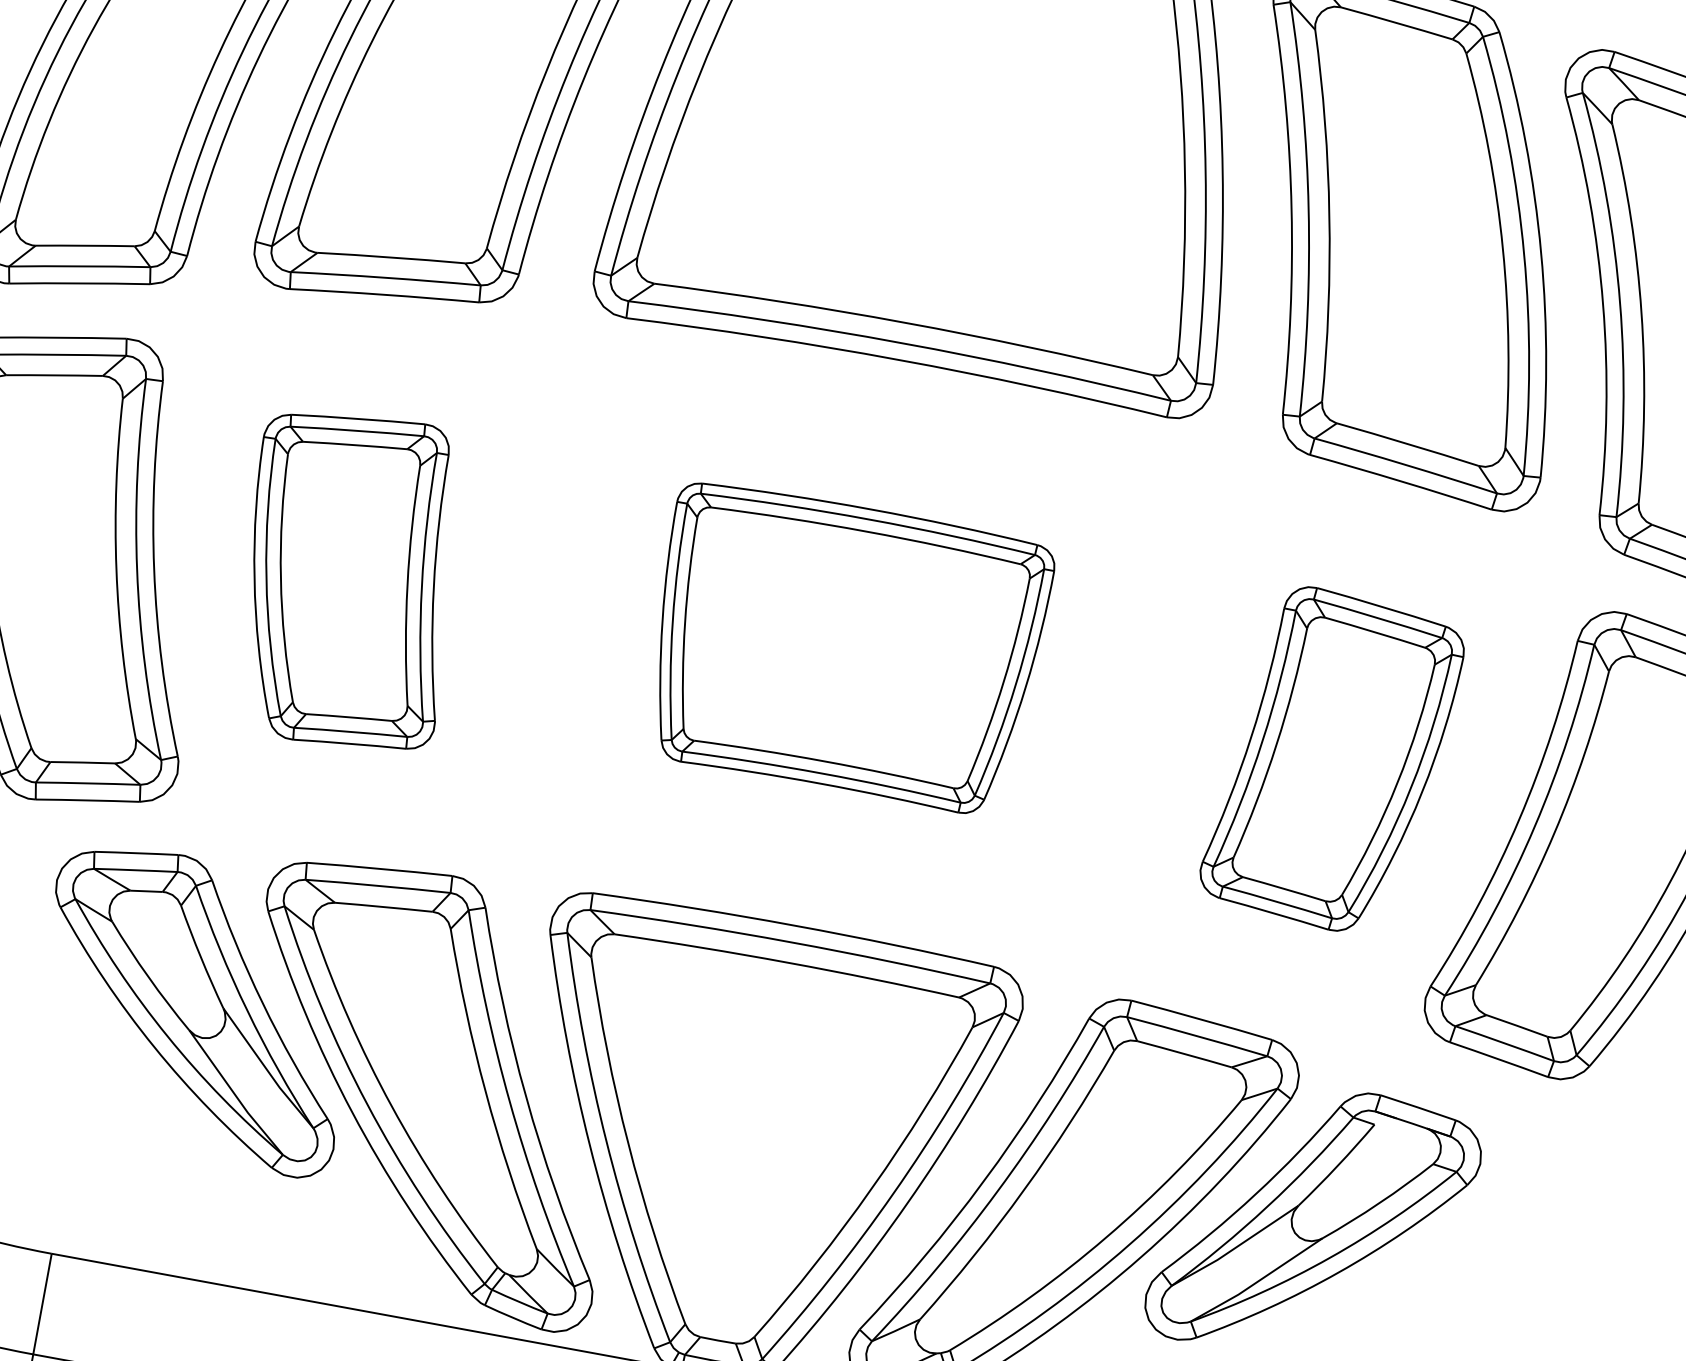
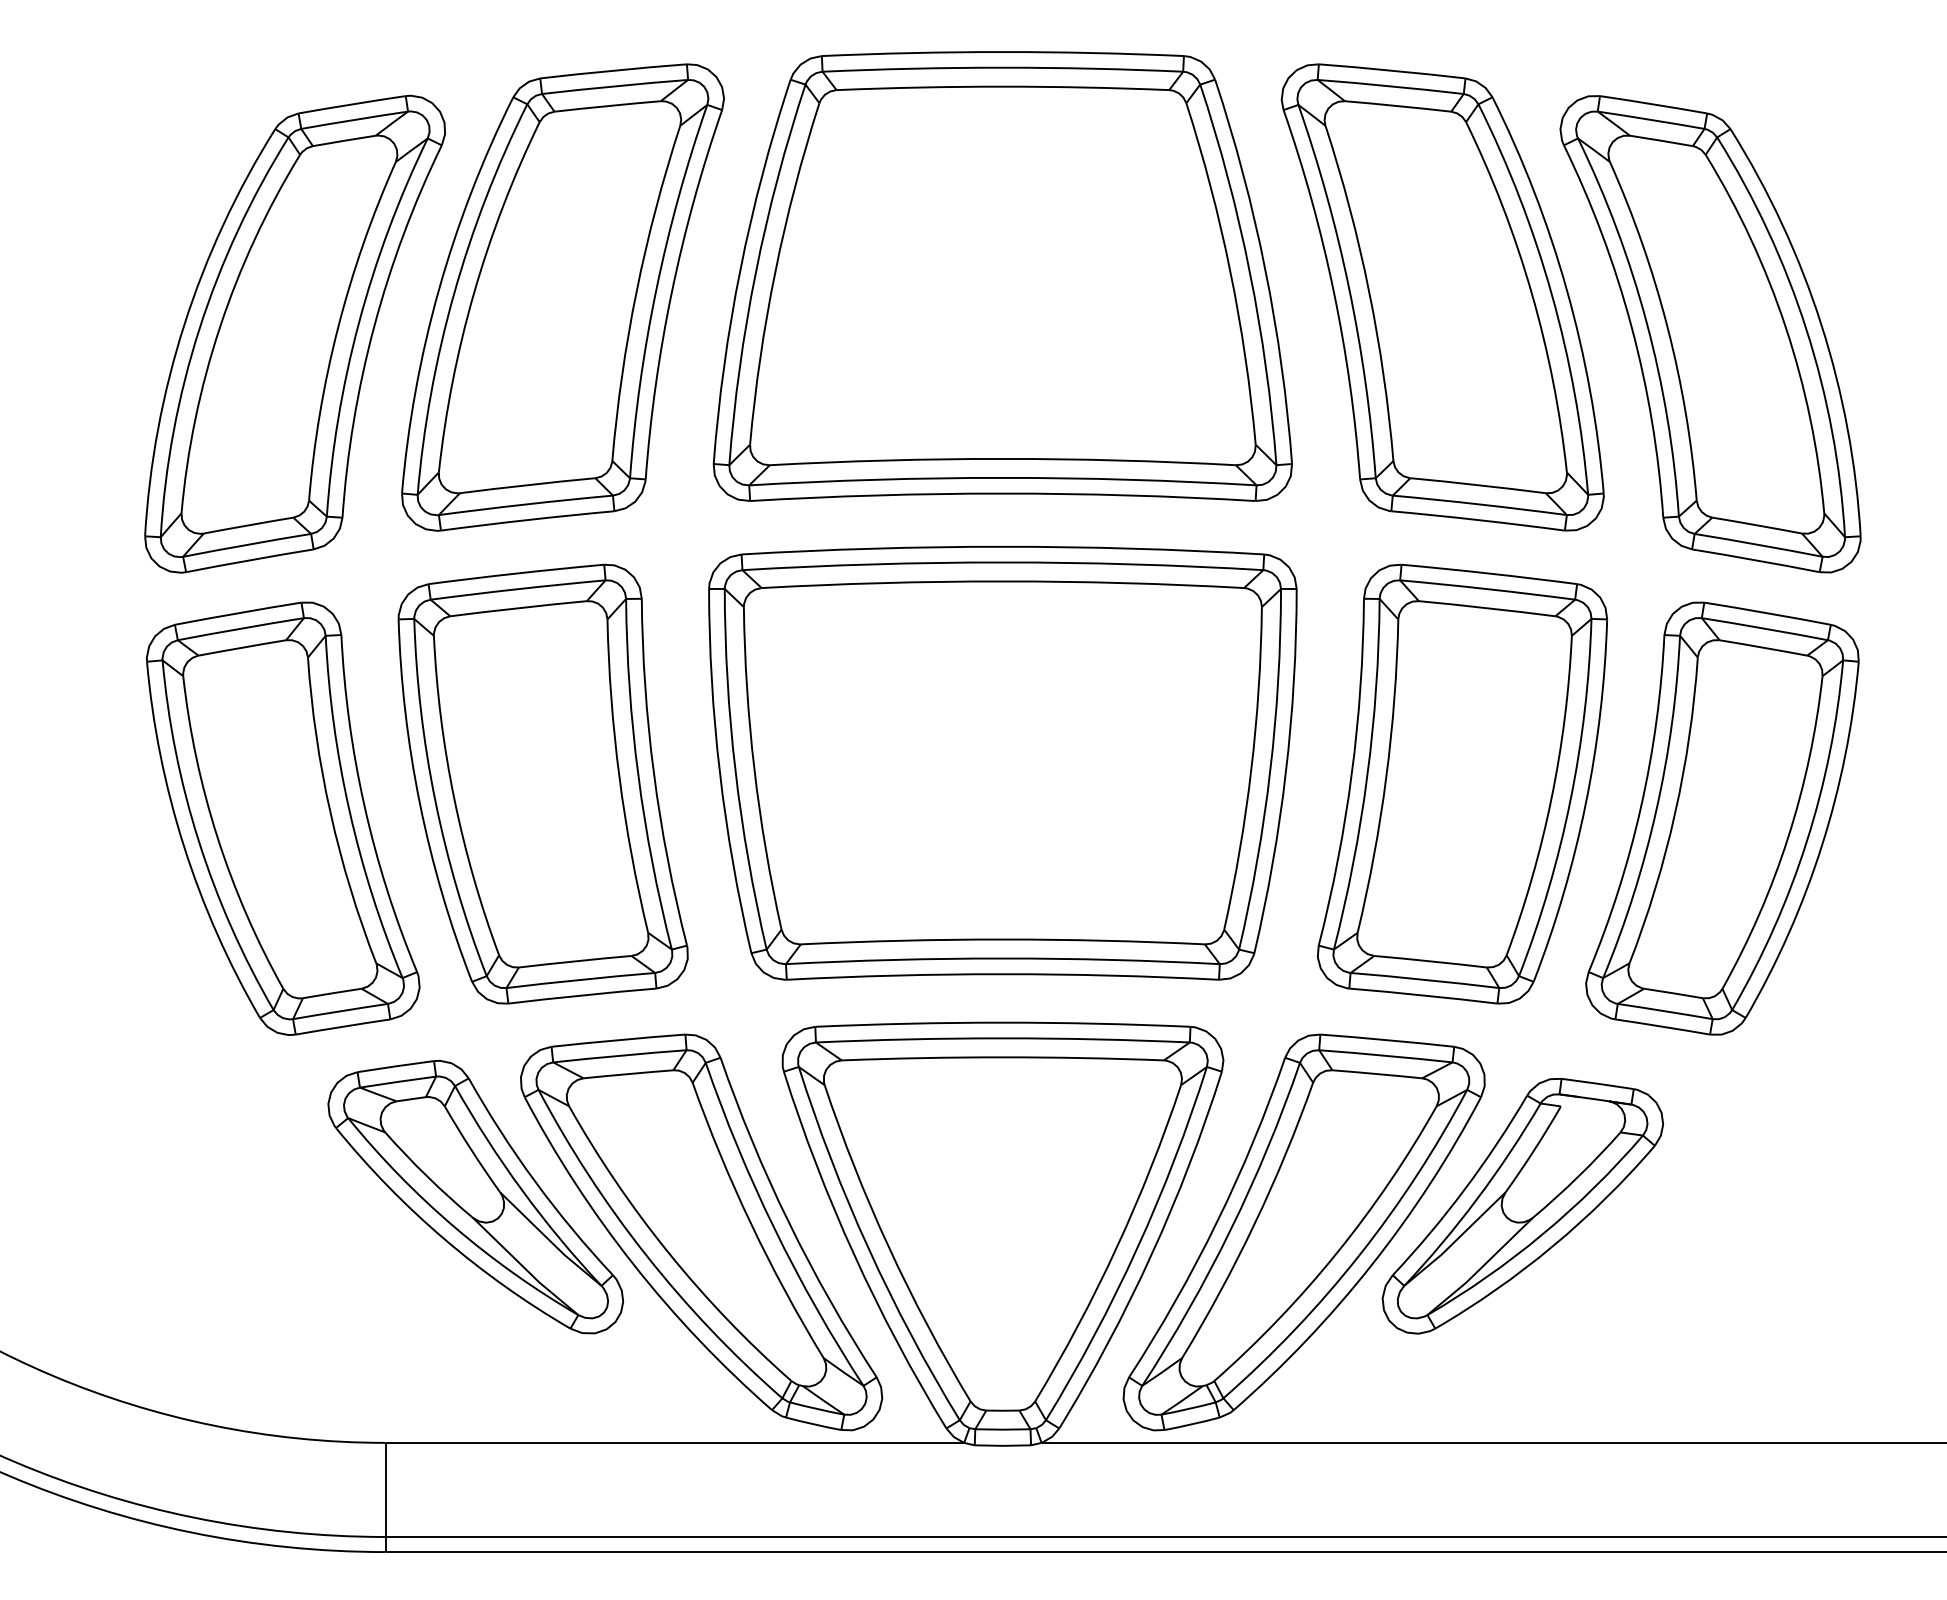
part: (348, 579) -> (542, 783), size x1.43
part: (844, 648) -> (1002, 763), size x1.67
part: (1332, 760) -> (1462, 783), size x1.43

